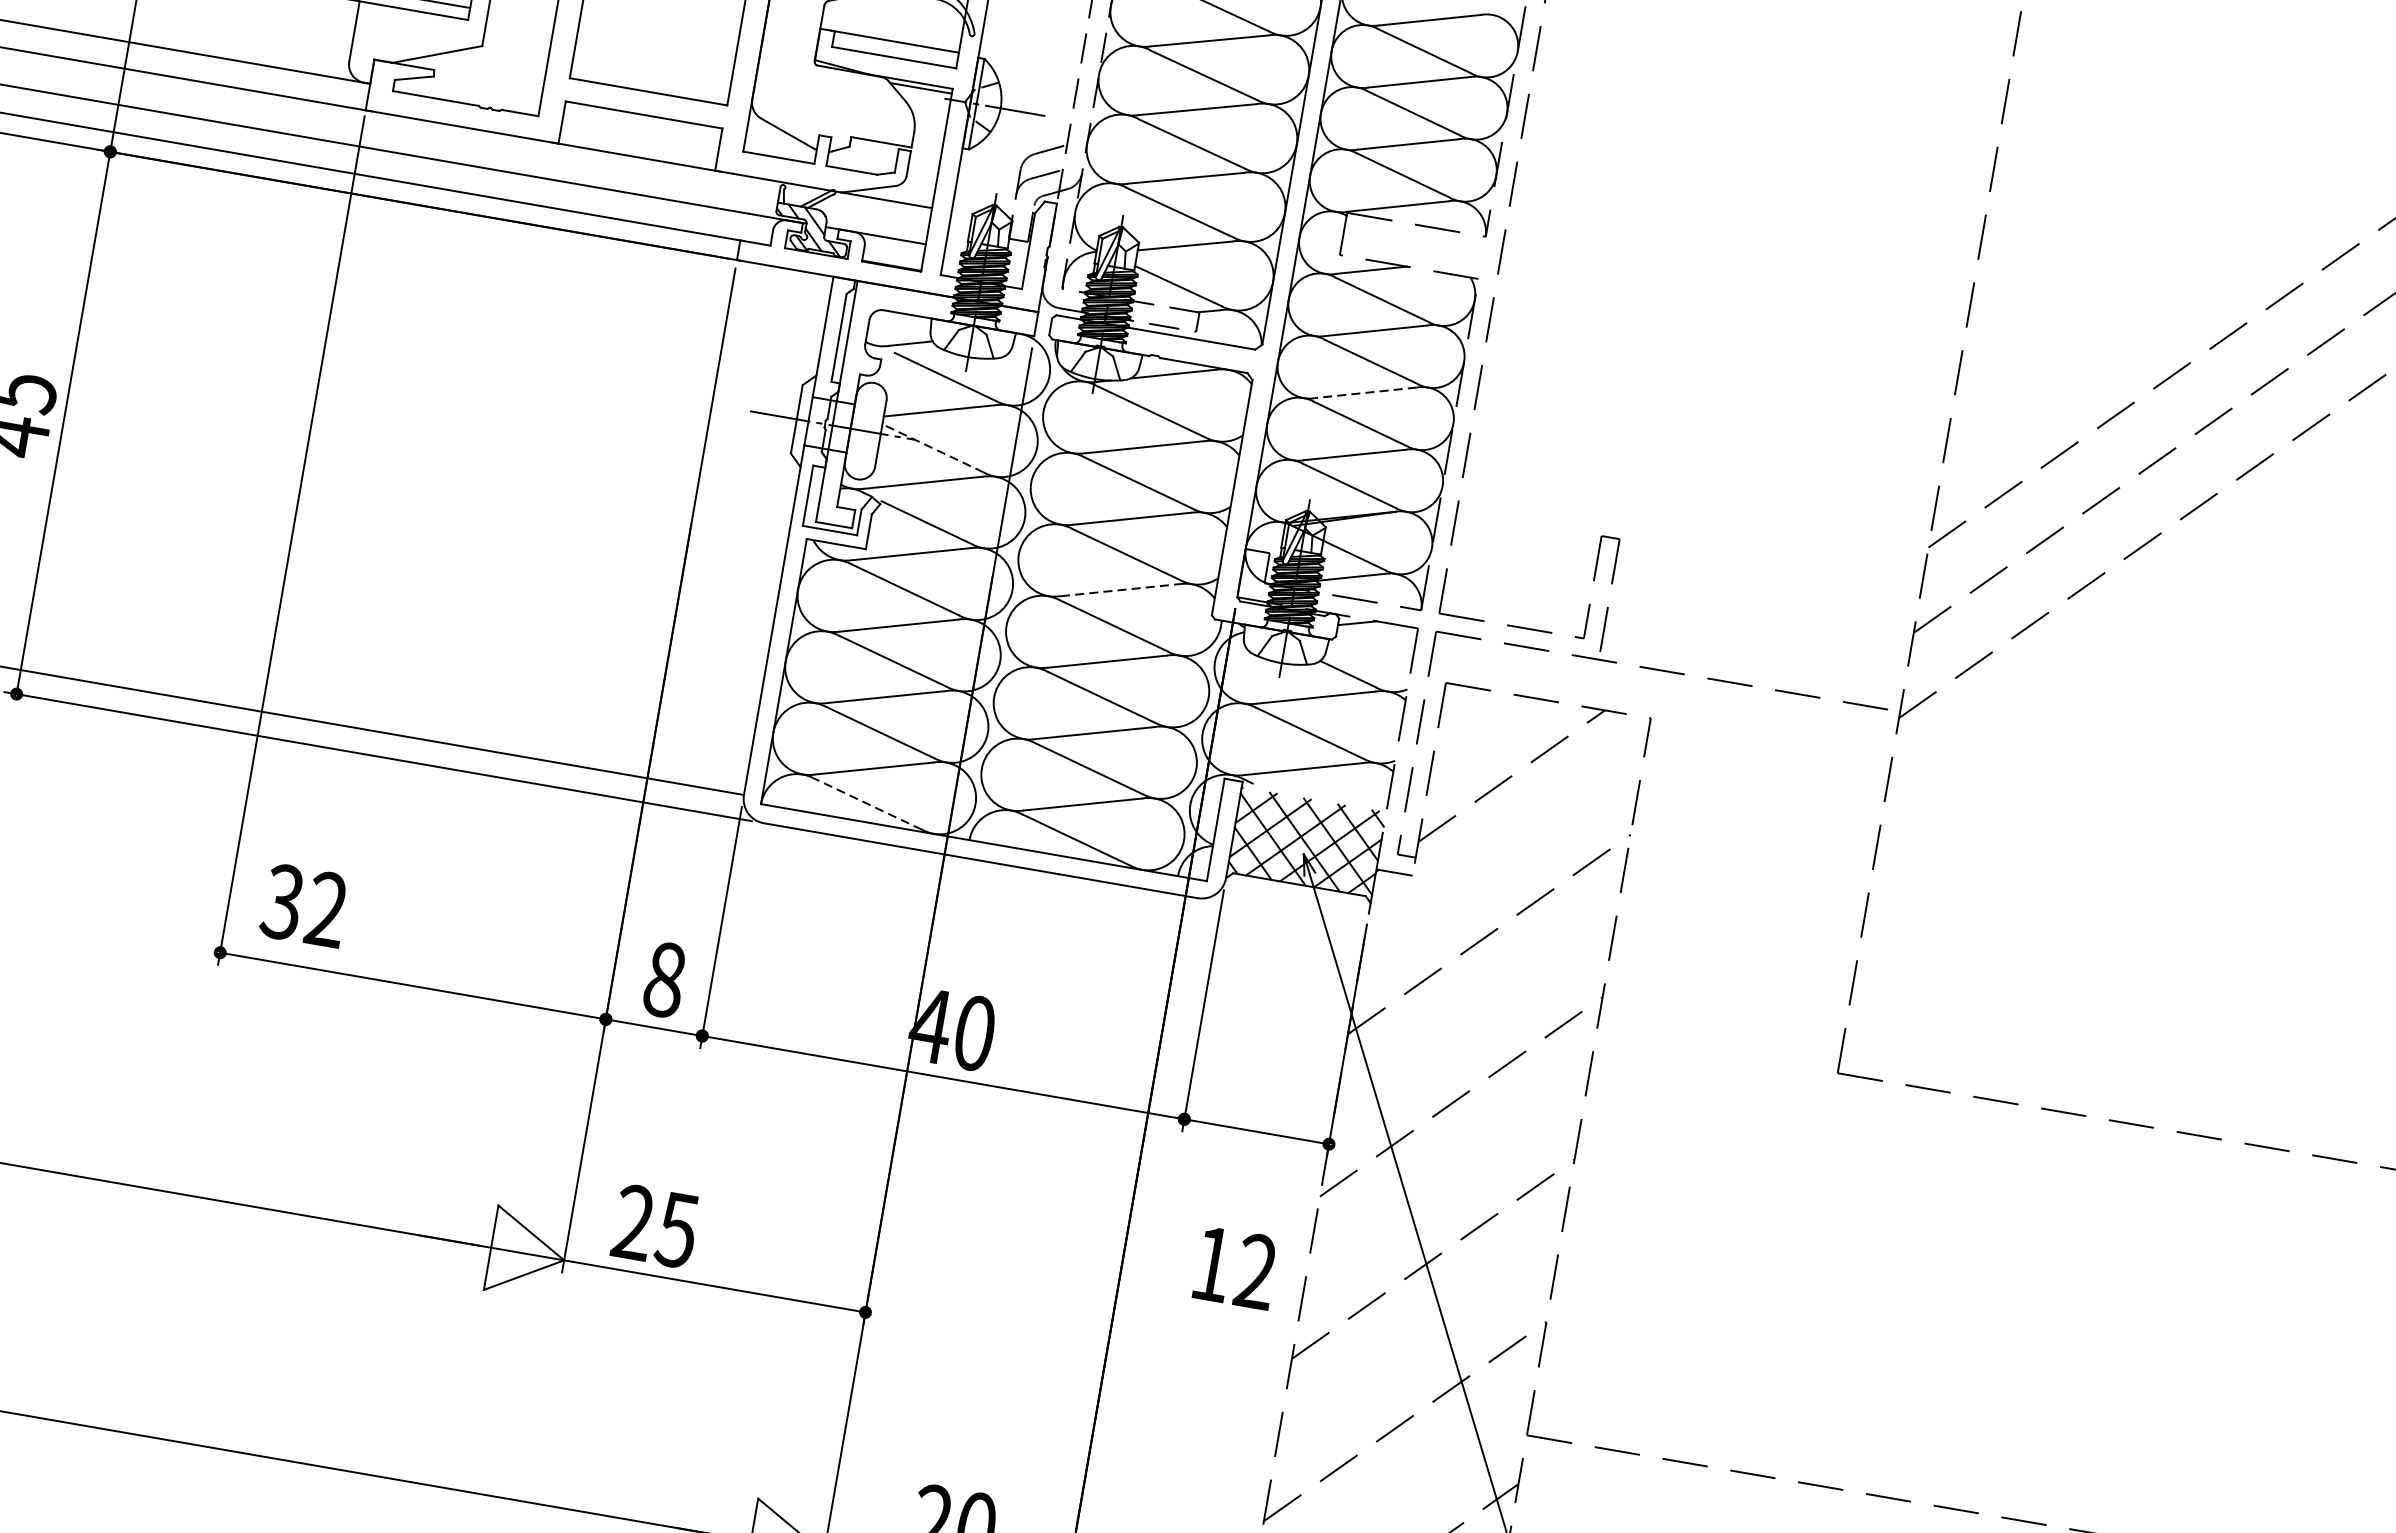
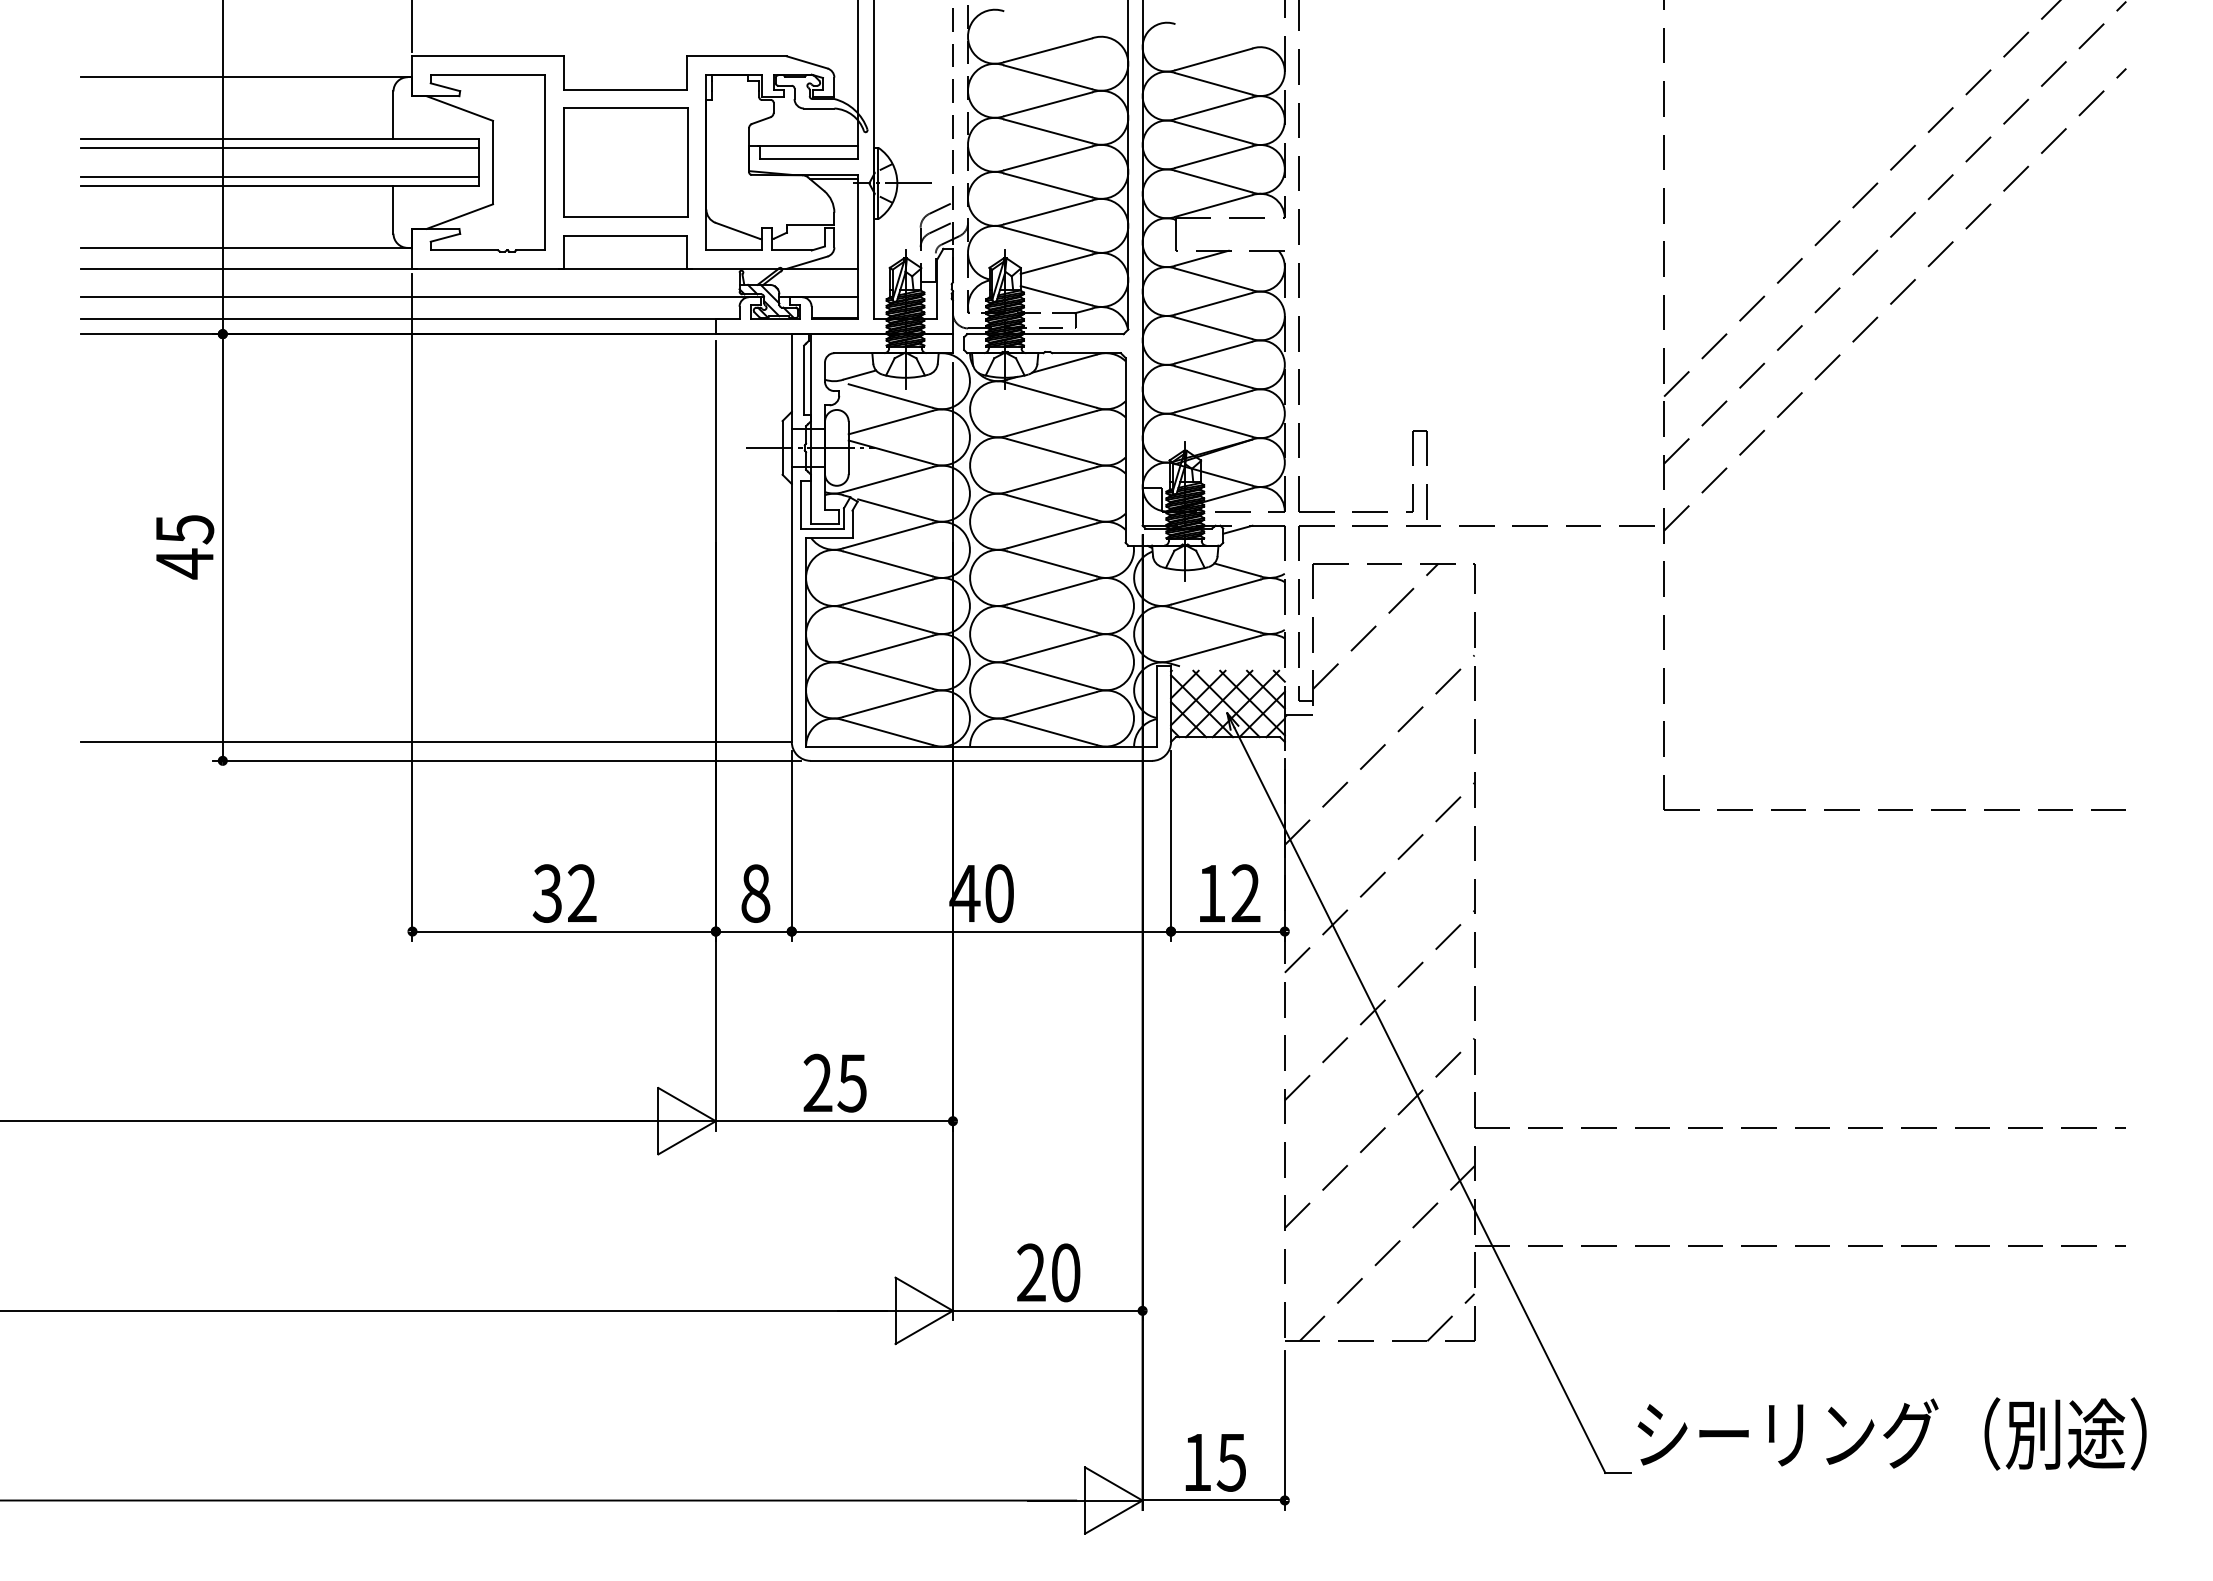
line: (1365, 392) -> (1213, 352), dashed -> solid
line: (932, 448) -> (890, 452), dashed -> solid
line: (1120, 589) -> (1052, 535), dashed -> solid
line: (868, 804) -> (888, 732), dashed -> solid
text: (304, 905) -> (564, 893), moved
text: (654, 1225) -> (834, 1082), moved
text: (1236, 1266) -> (1230, 892), moved

